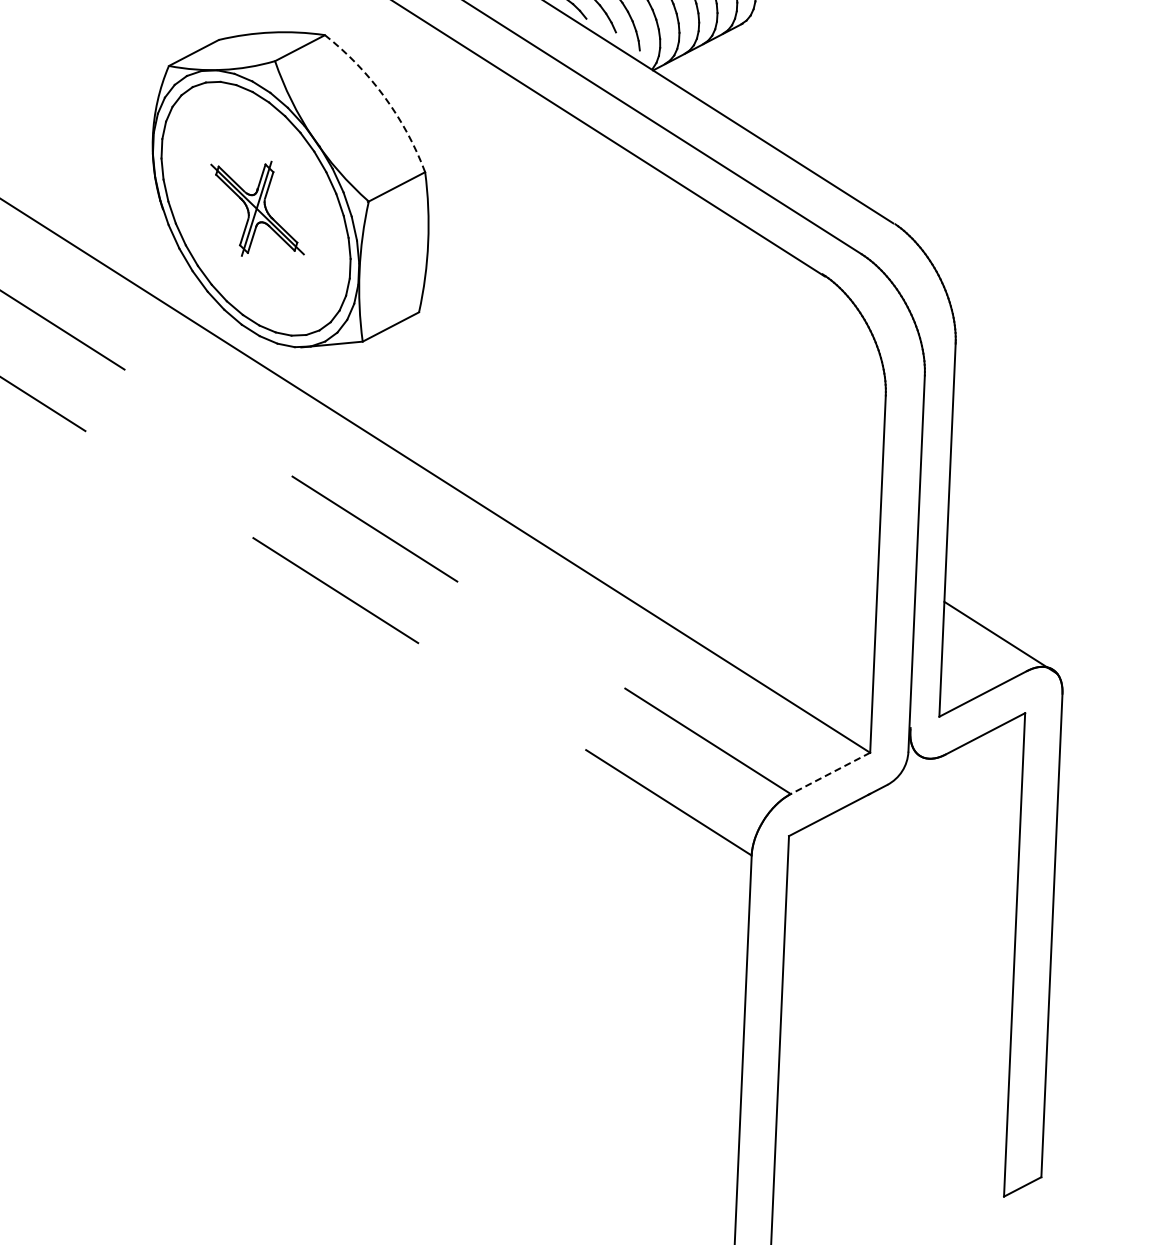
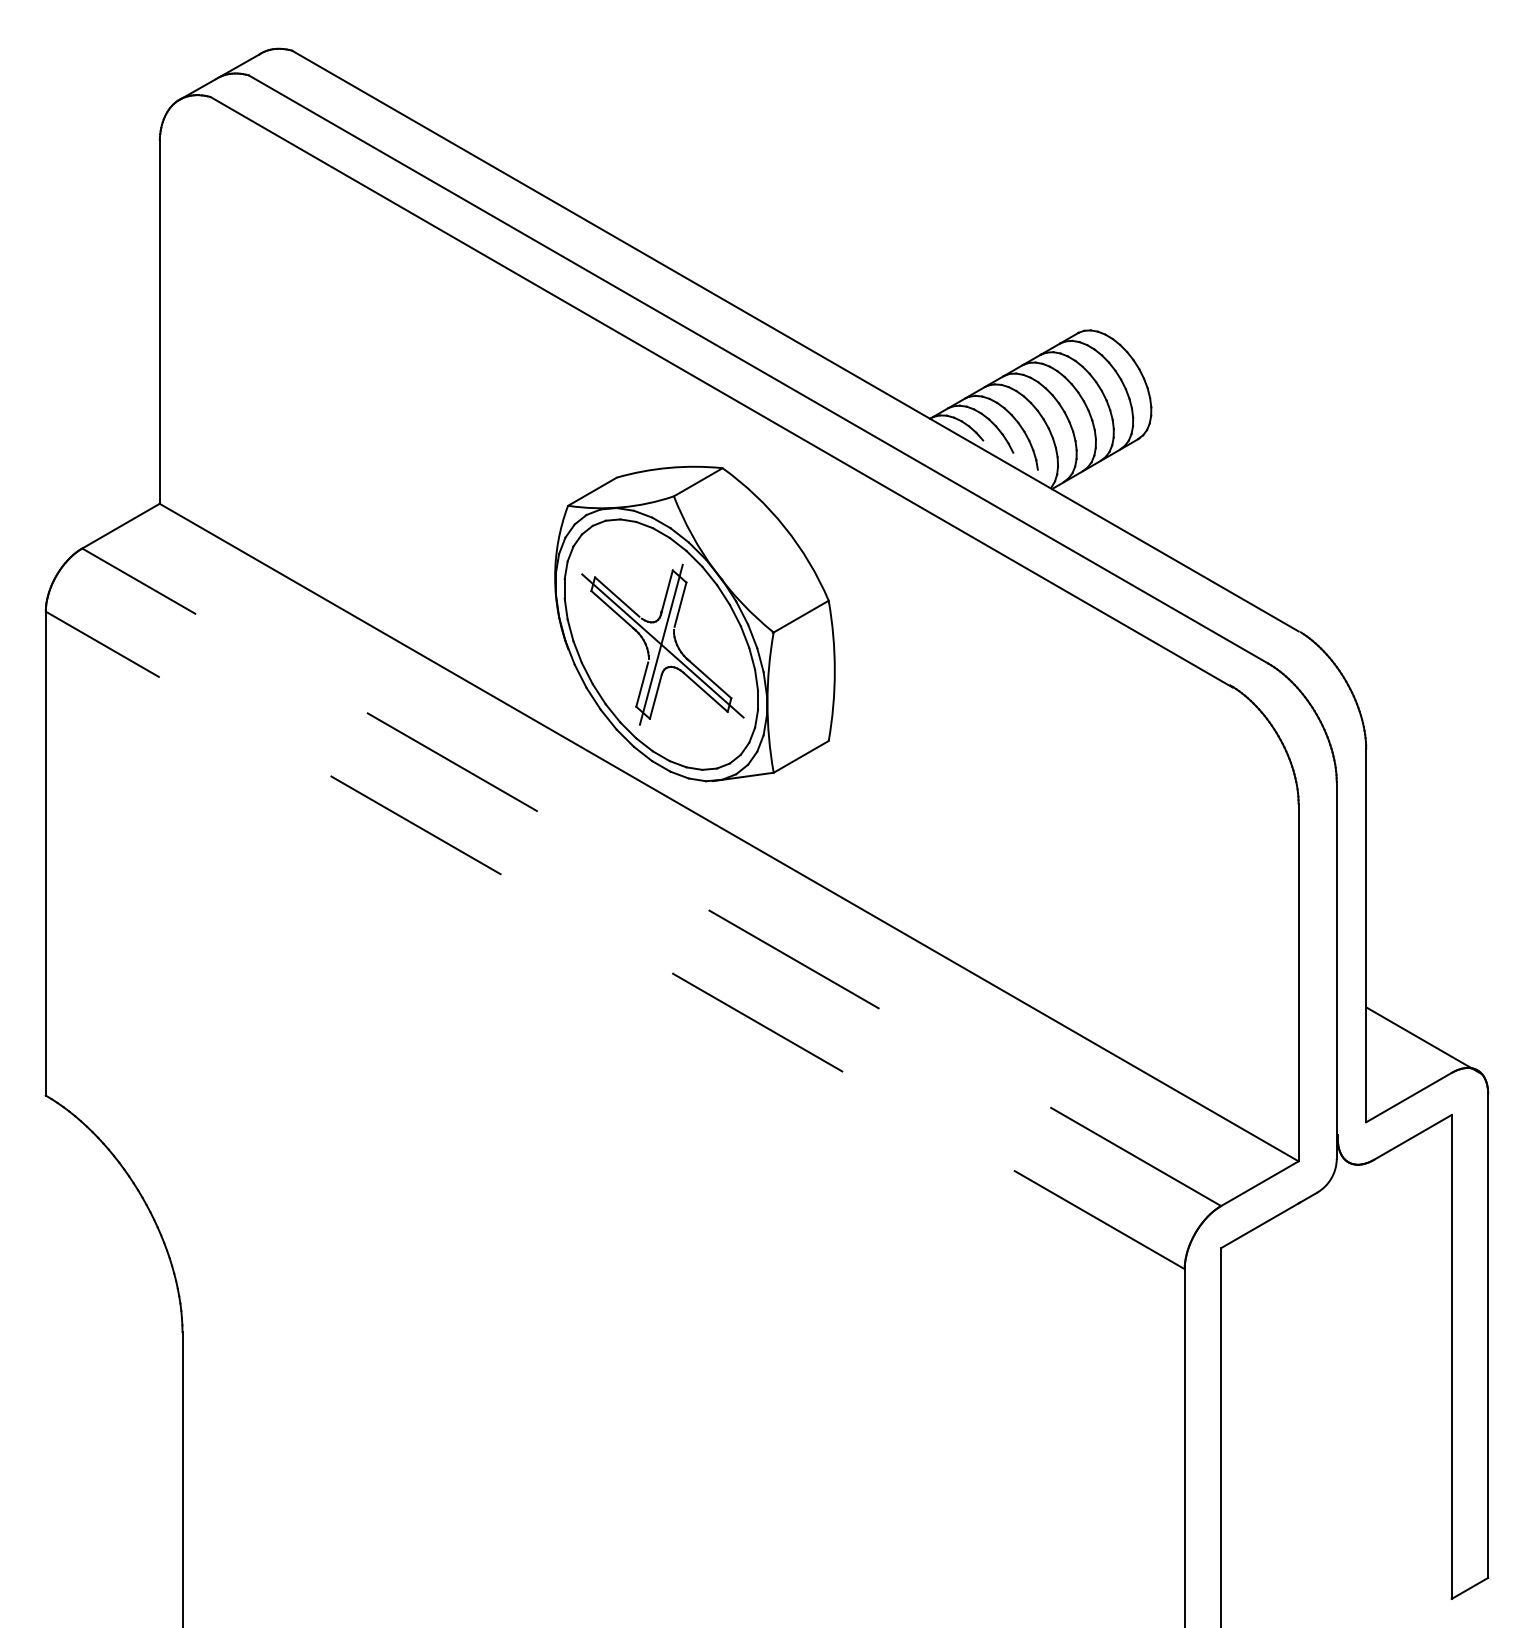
arc: (384, 97) -> (784, 527), dashed -> solid
part: (257, 208) -> (662, 644), size x1.67
line: (830, 773) -> (1259, 1183), dashed -> solid

